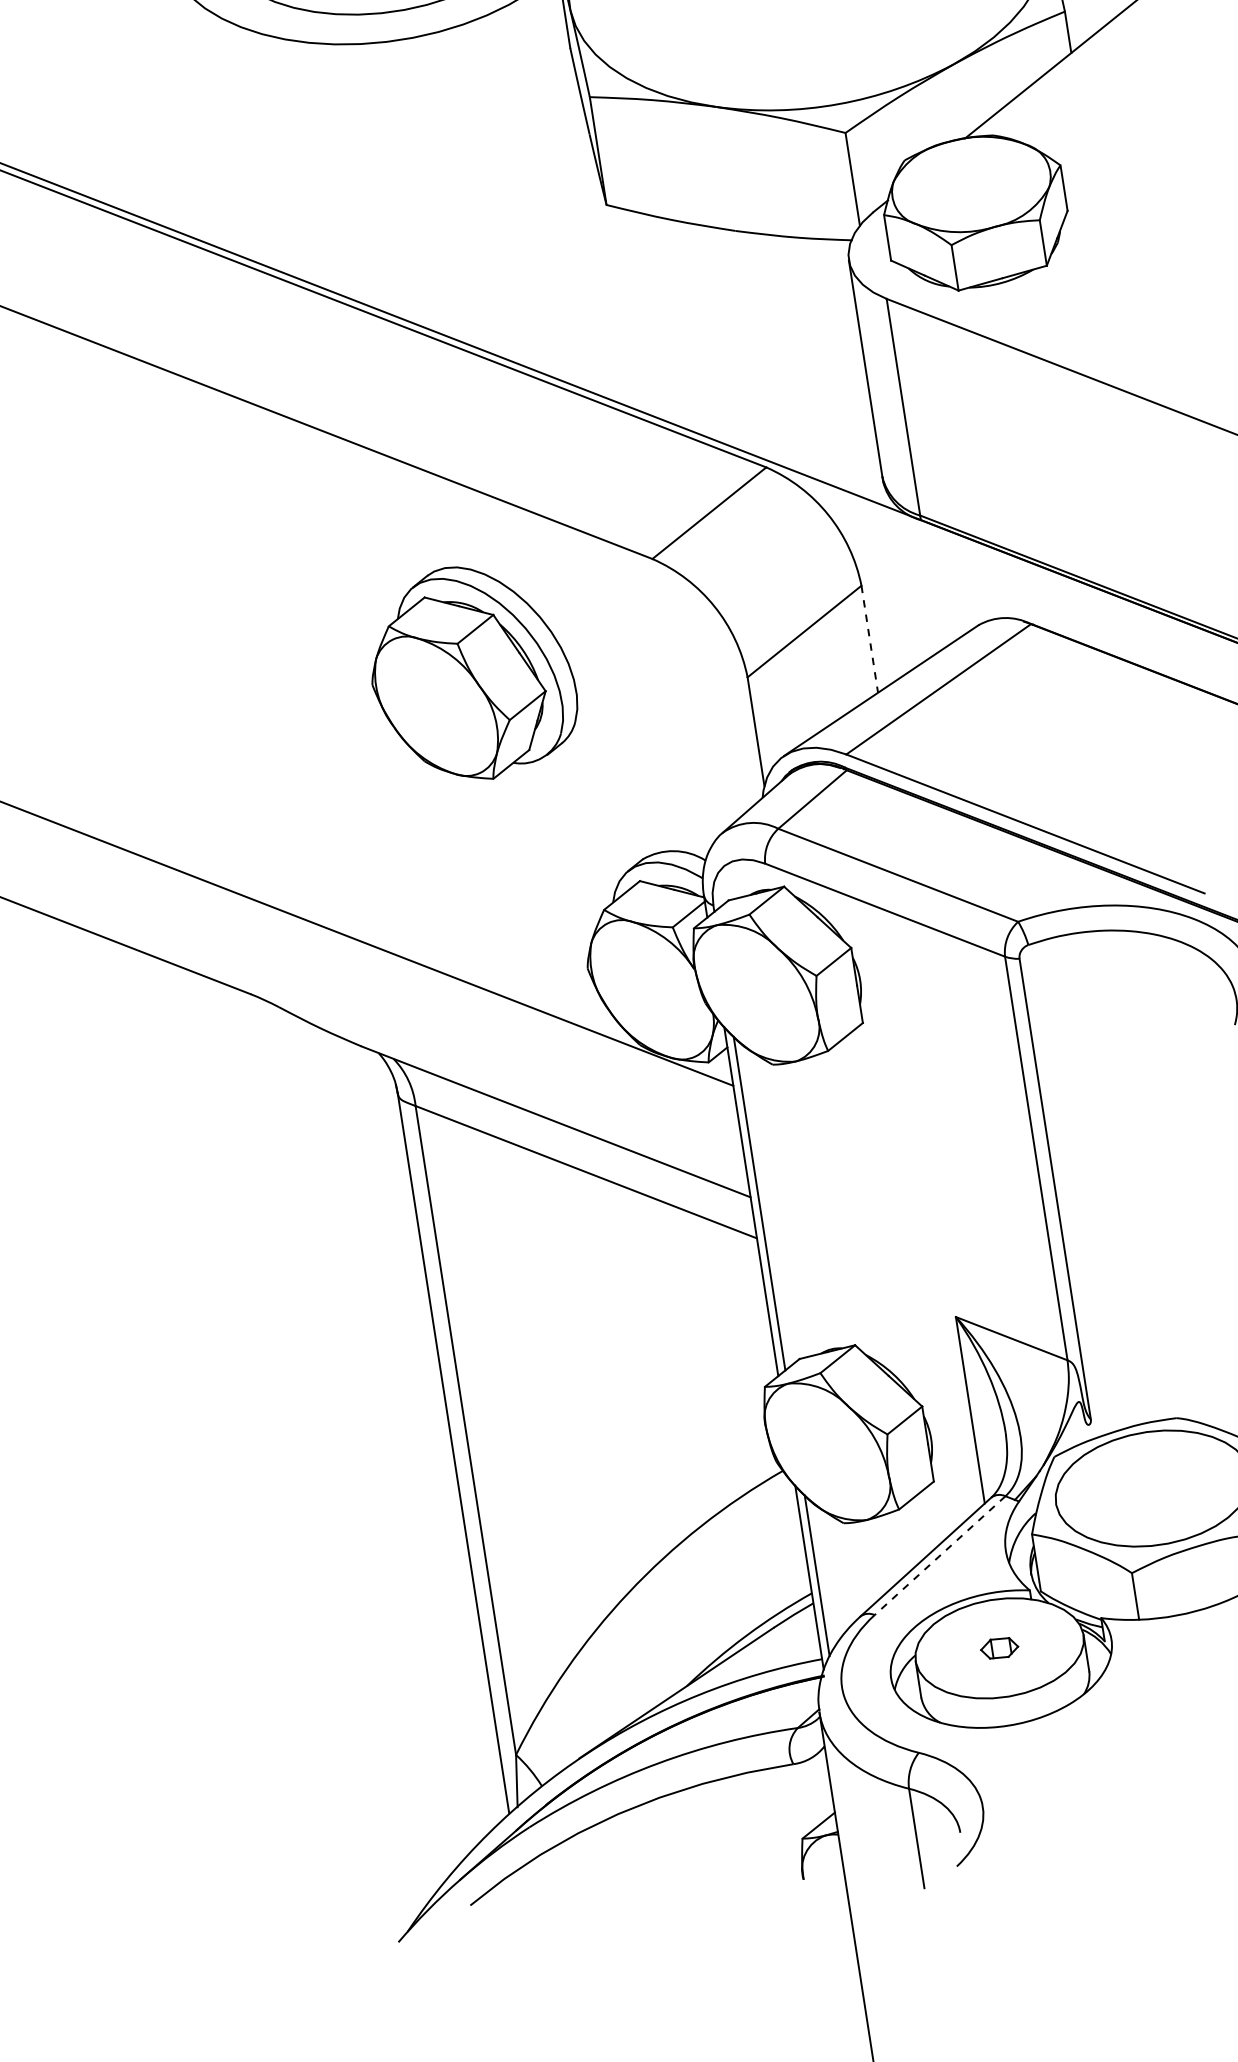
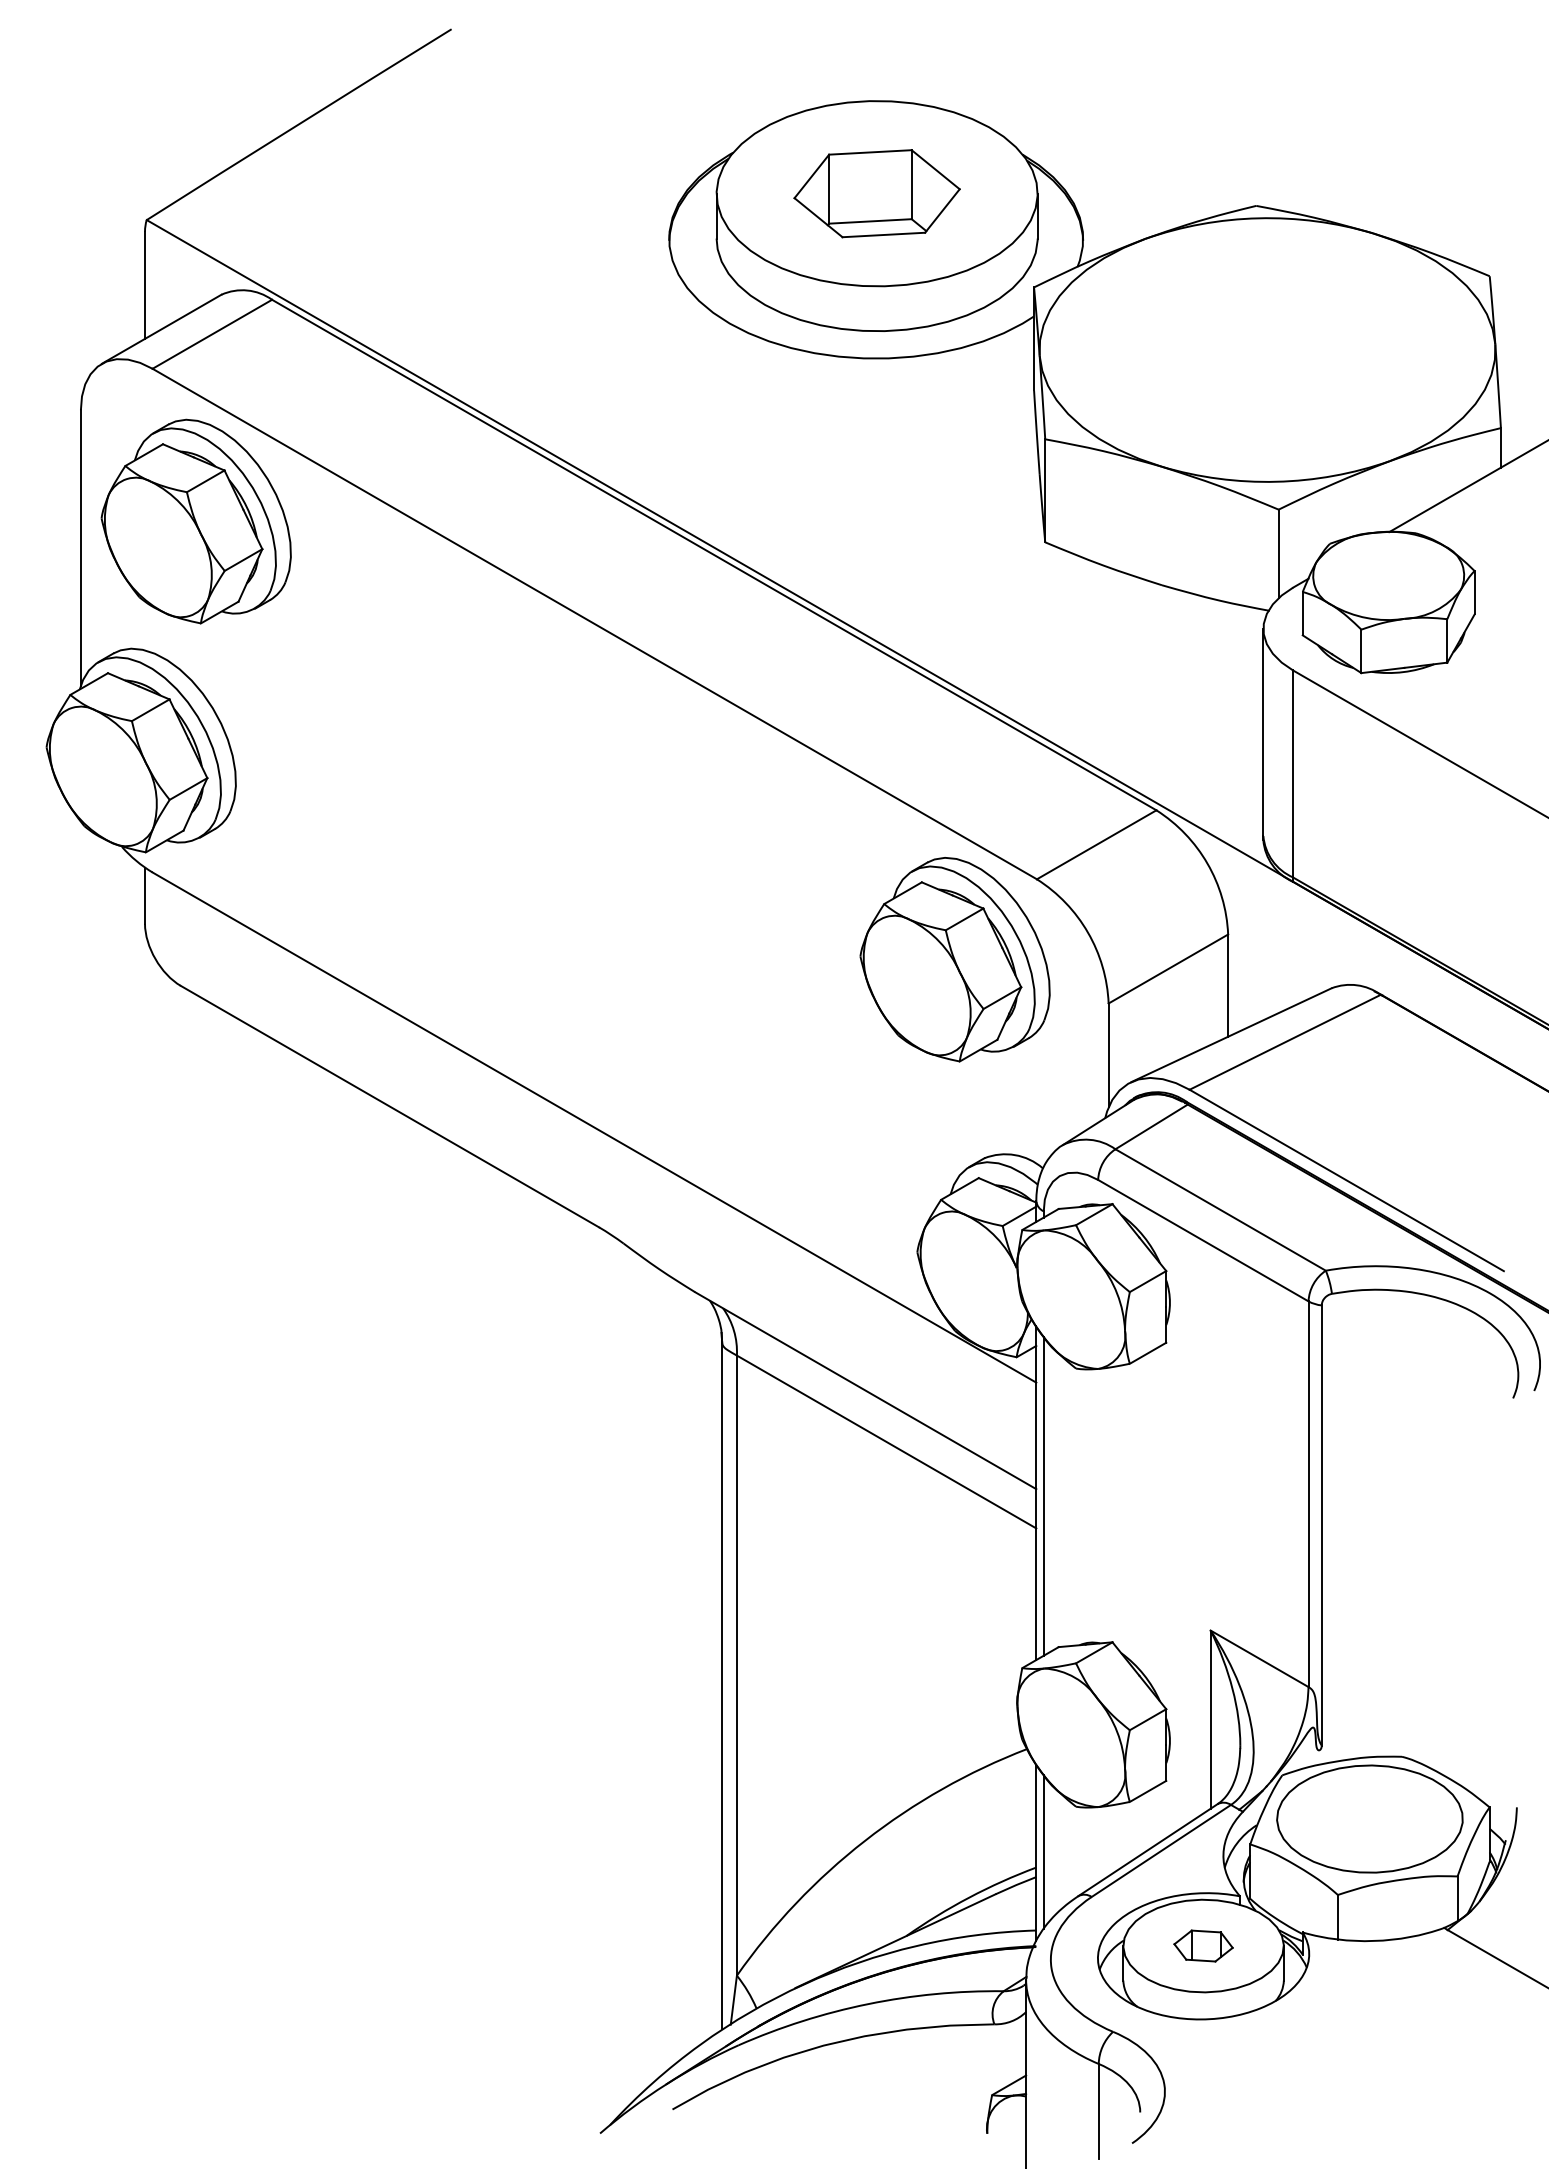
line: (870, 640) -> (1228, 986), dashed -> solid
part: (471, 672) -> (954, 959), moved
line: (939, 1556) -> (1160, 1851), dashed -> solid
part: (999, 1647) -> (1203, 1945), size x1.67

